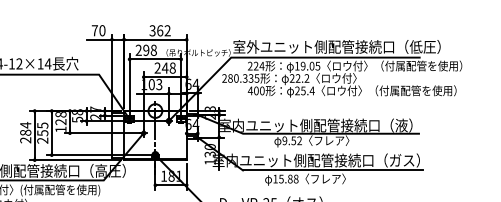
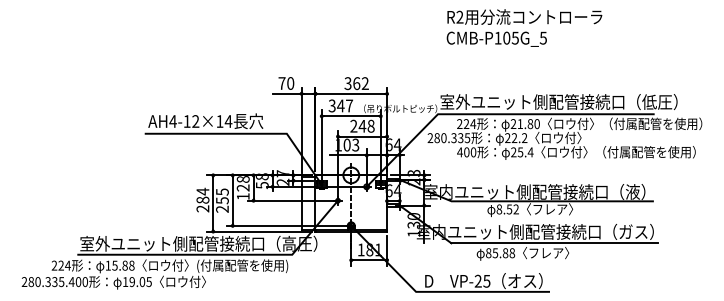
text: (145, 49) -> (340, 105), 298 -> 347
text: (306, 66) -> (524, 124), 19.05 -> 21.80
text: (284, 140) -> (499, 209), 9.52 -> 8.52
text: (275, 179) -> (488, 253), 15.88 -> 85.88

